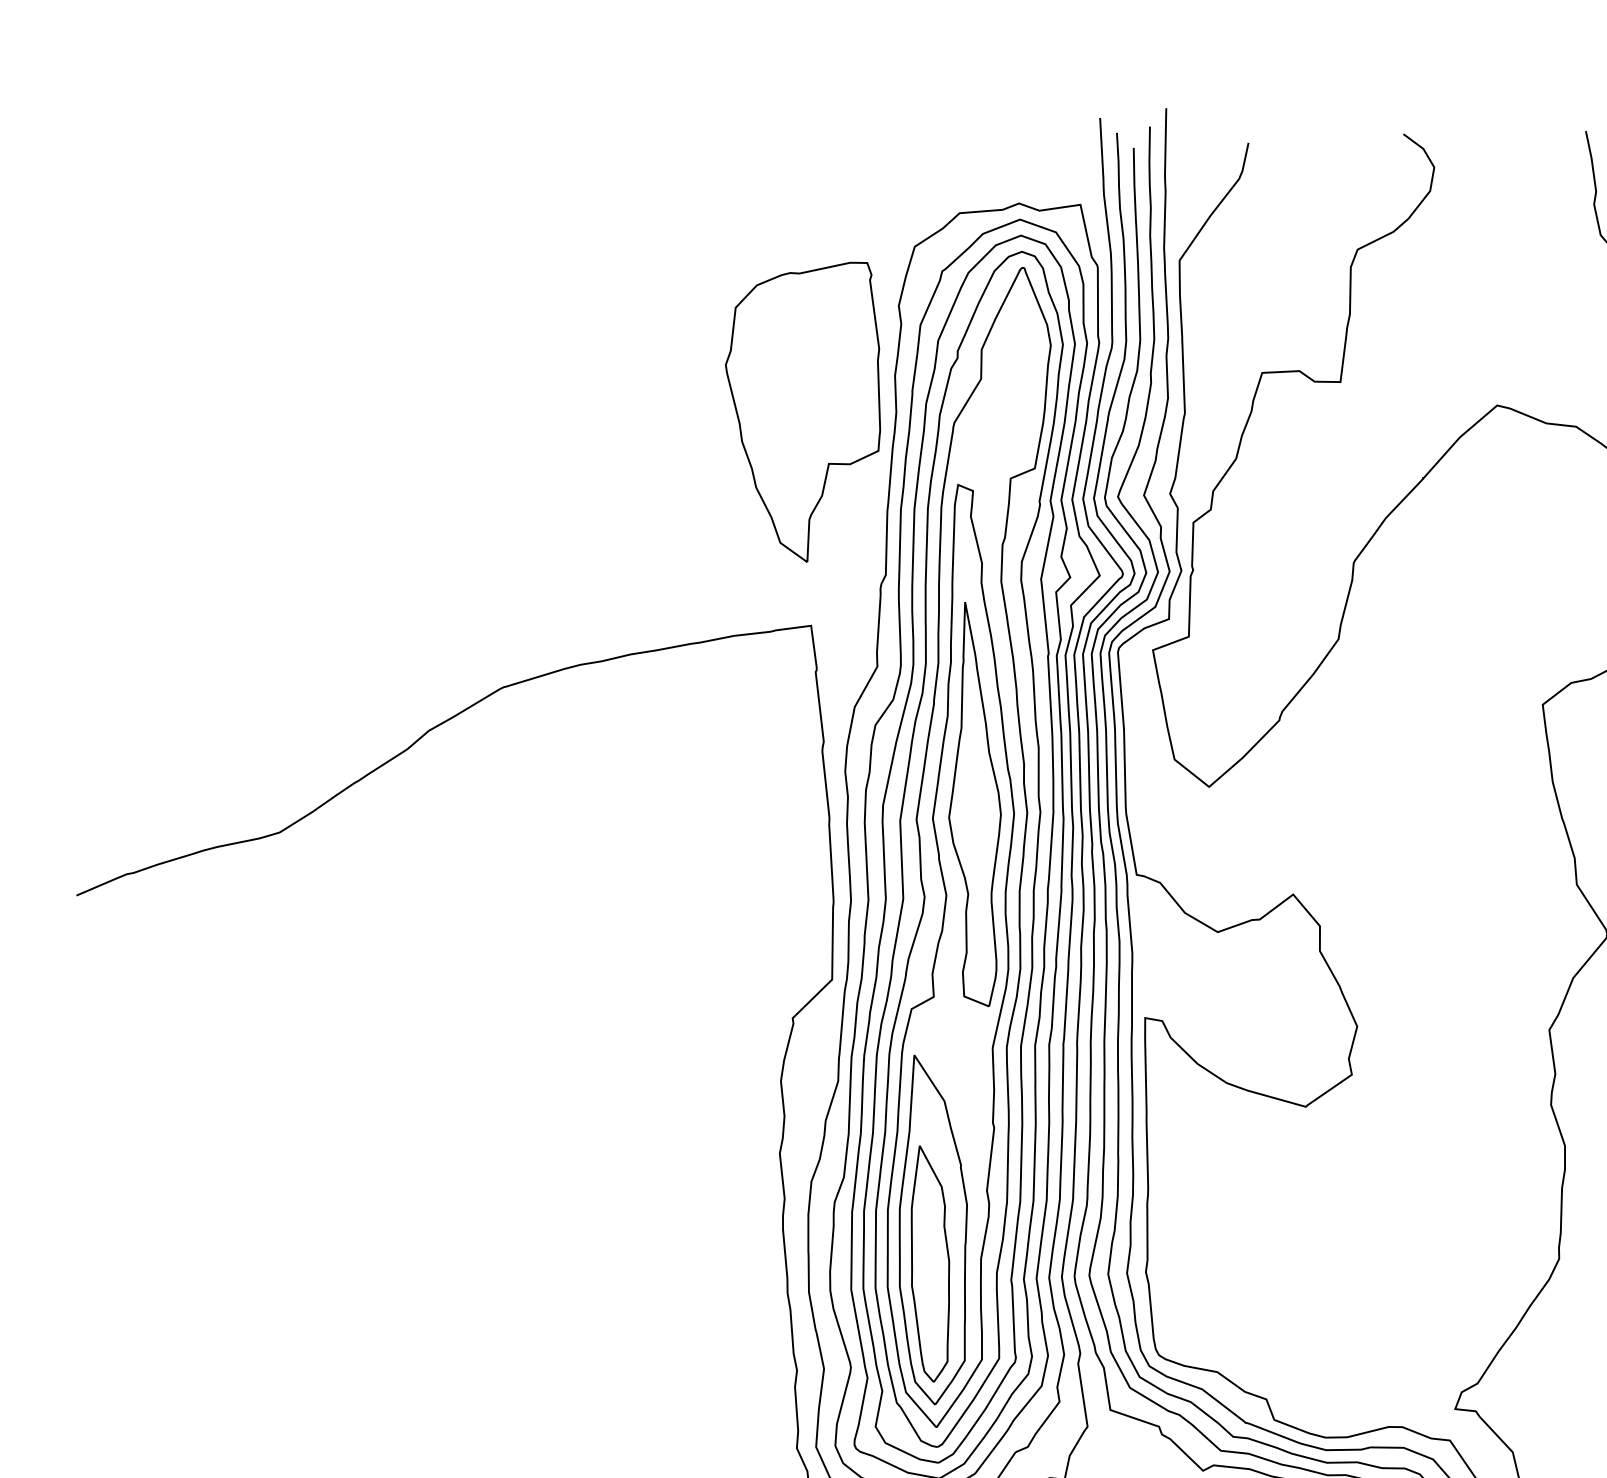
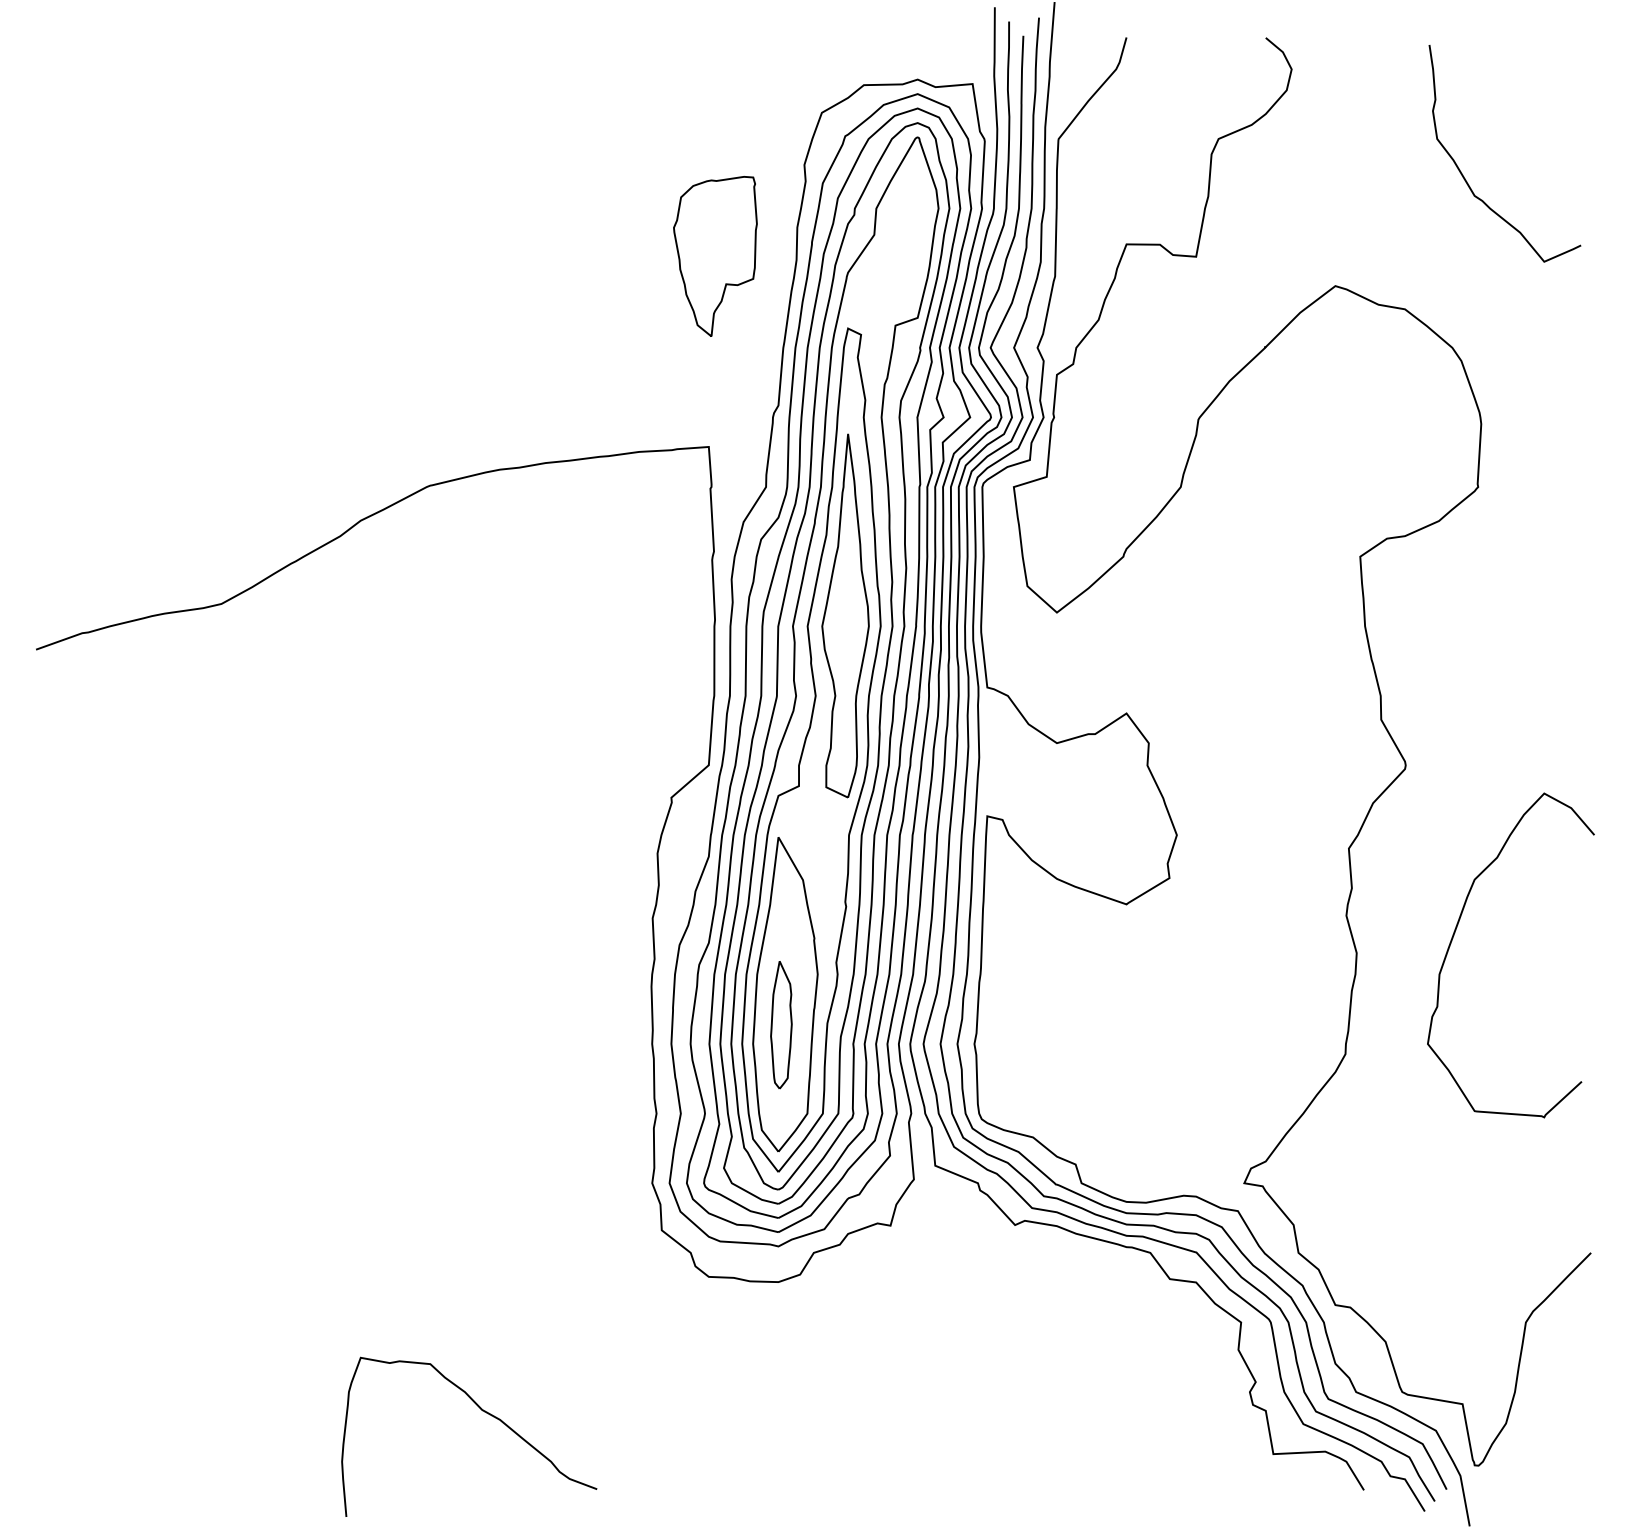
part: (805, 413) -> (715, 256), size x0.6
part: (930, 1263) -> (781, 1024), size x0.6

